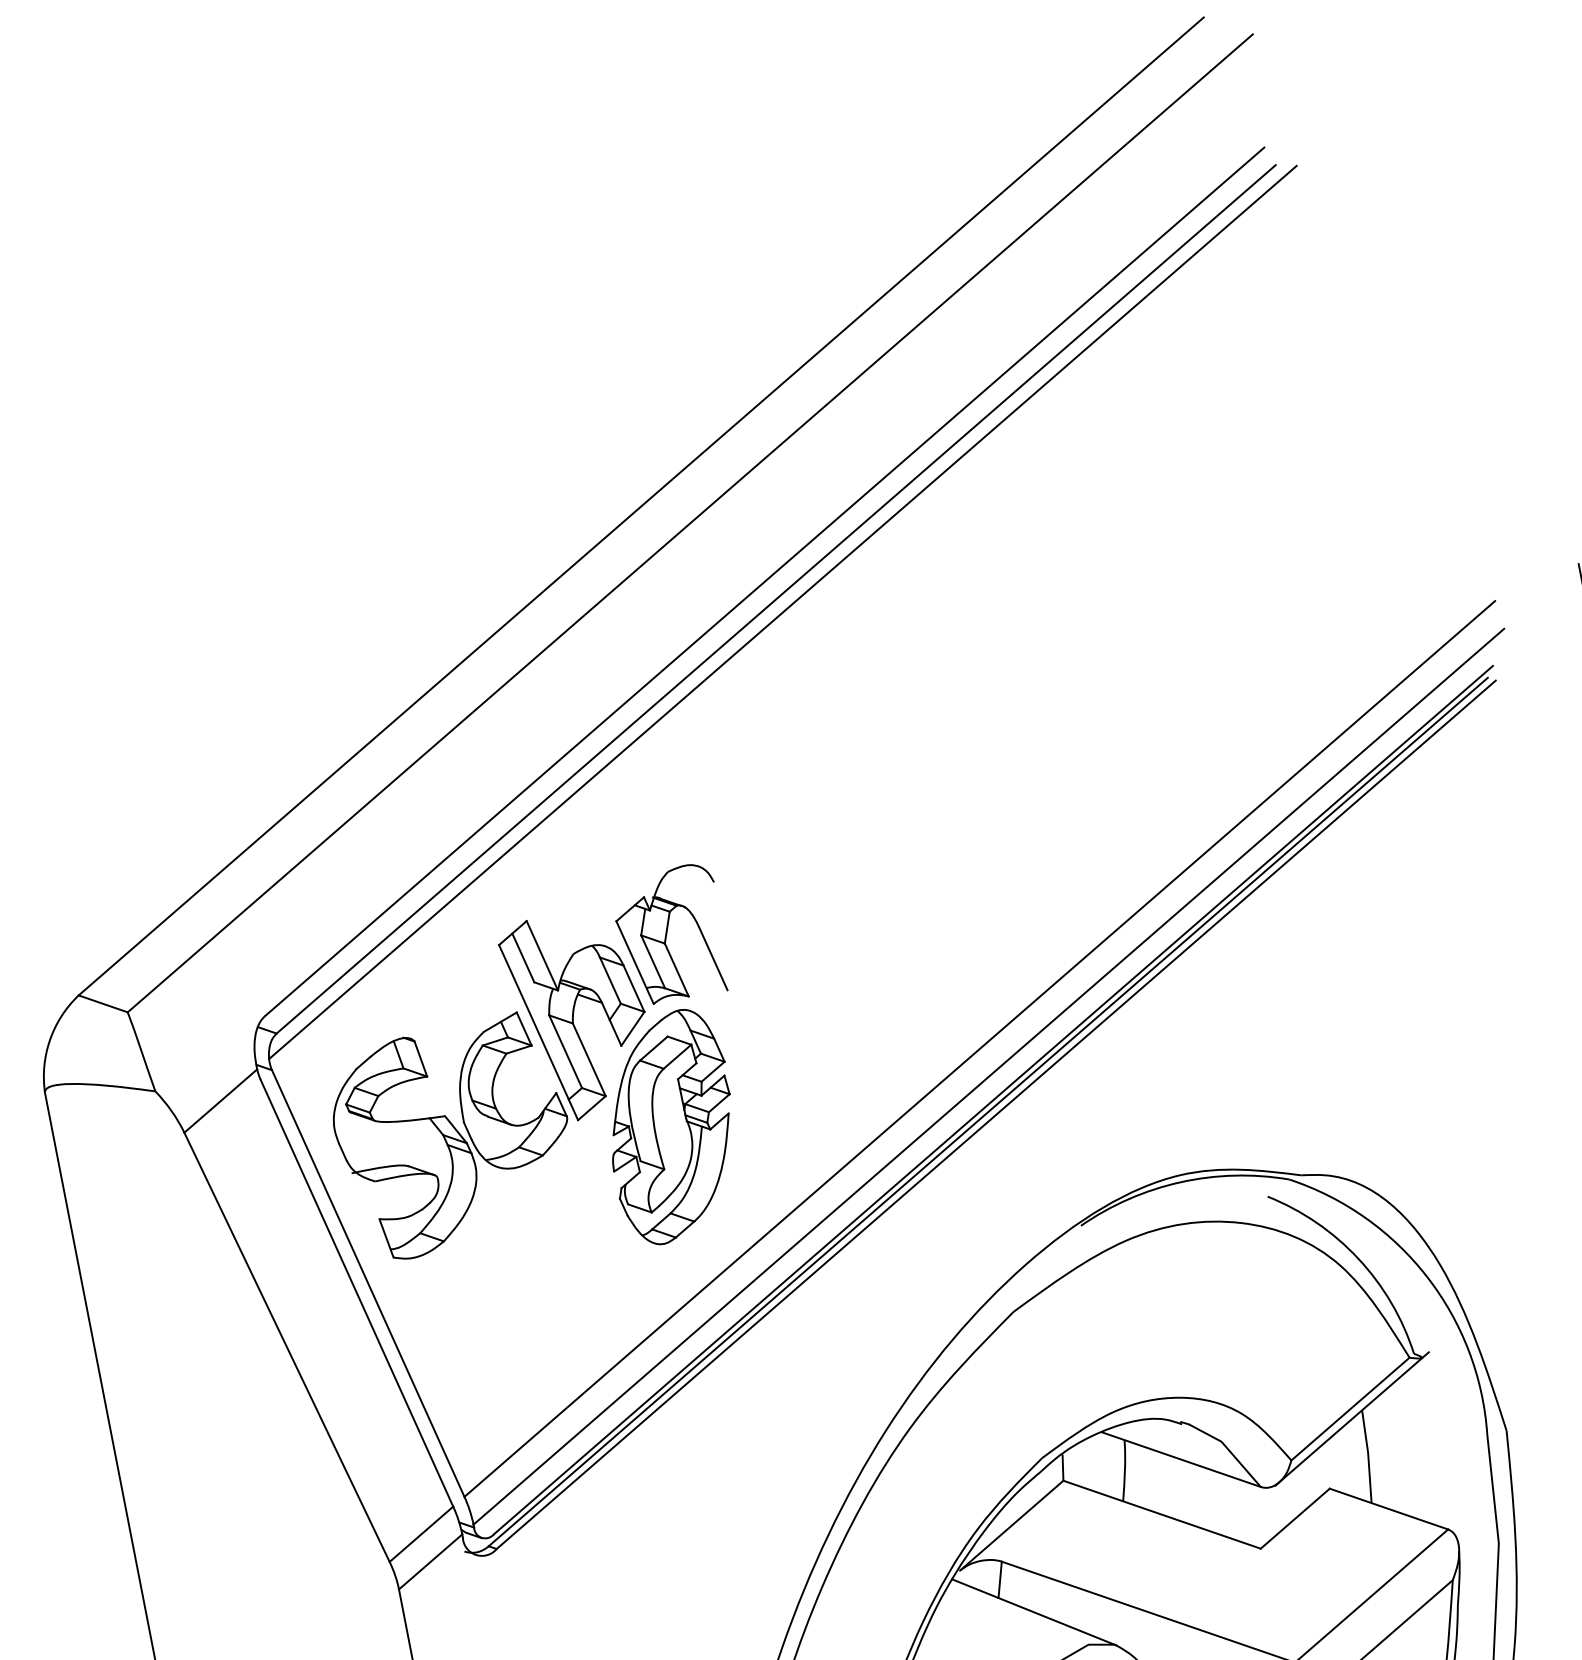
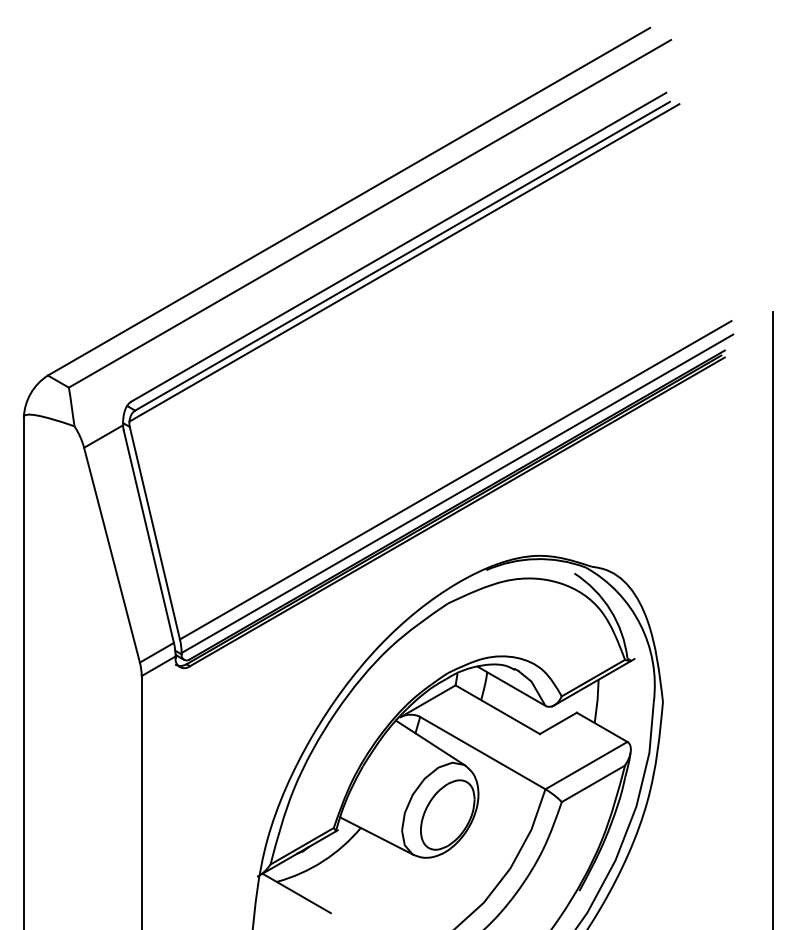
part: (553, 1071) -> (258, 452), removed

